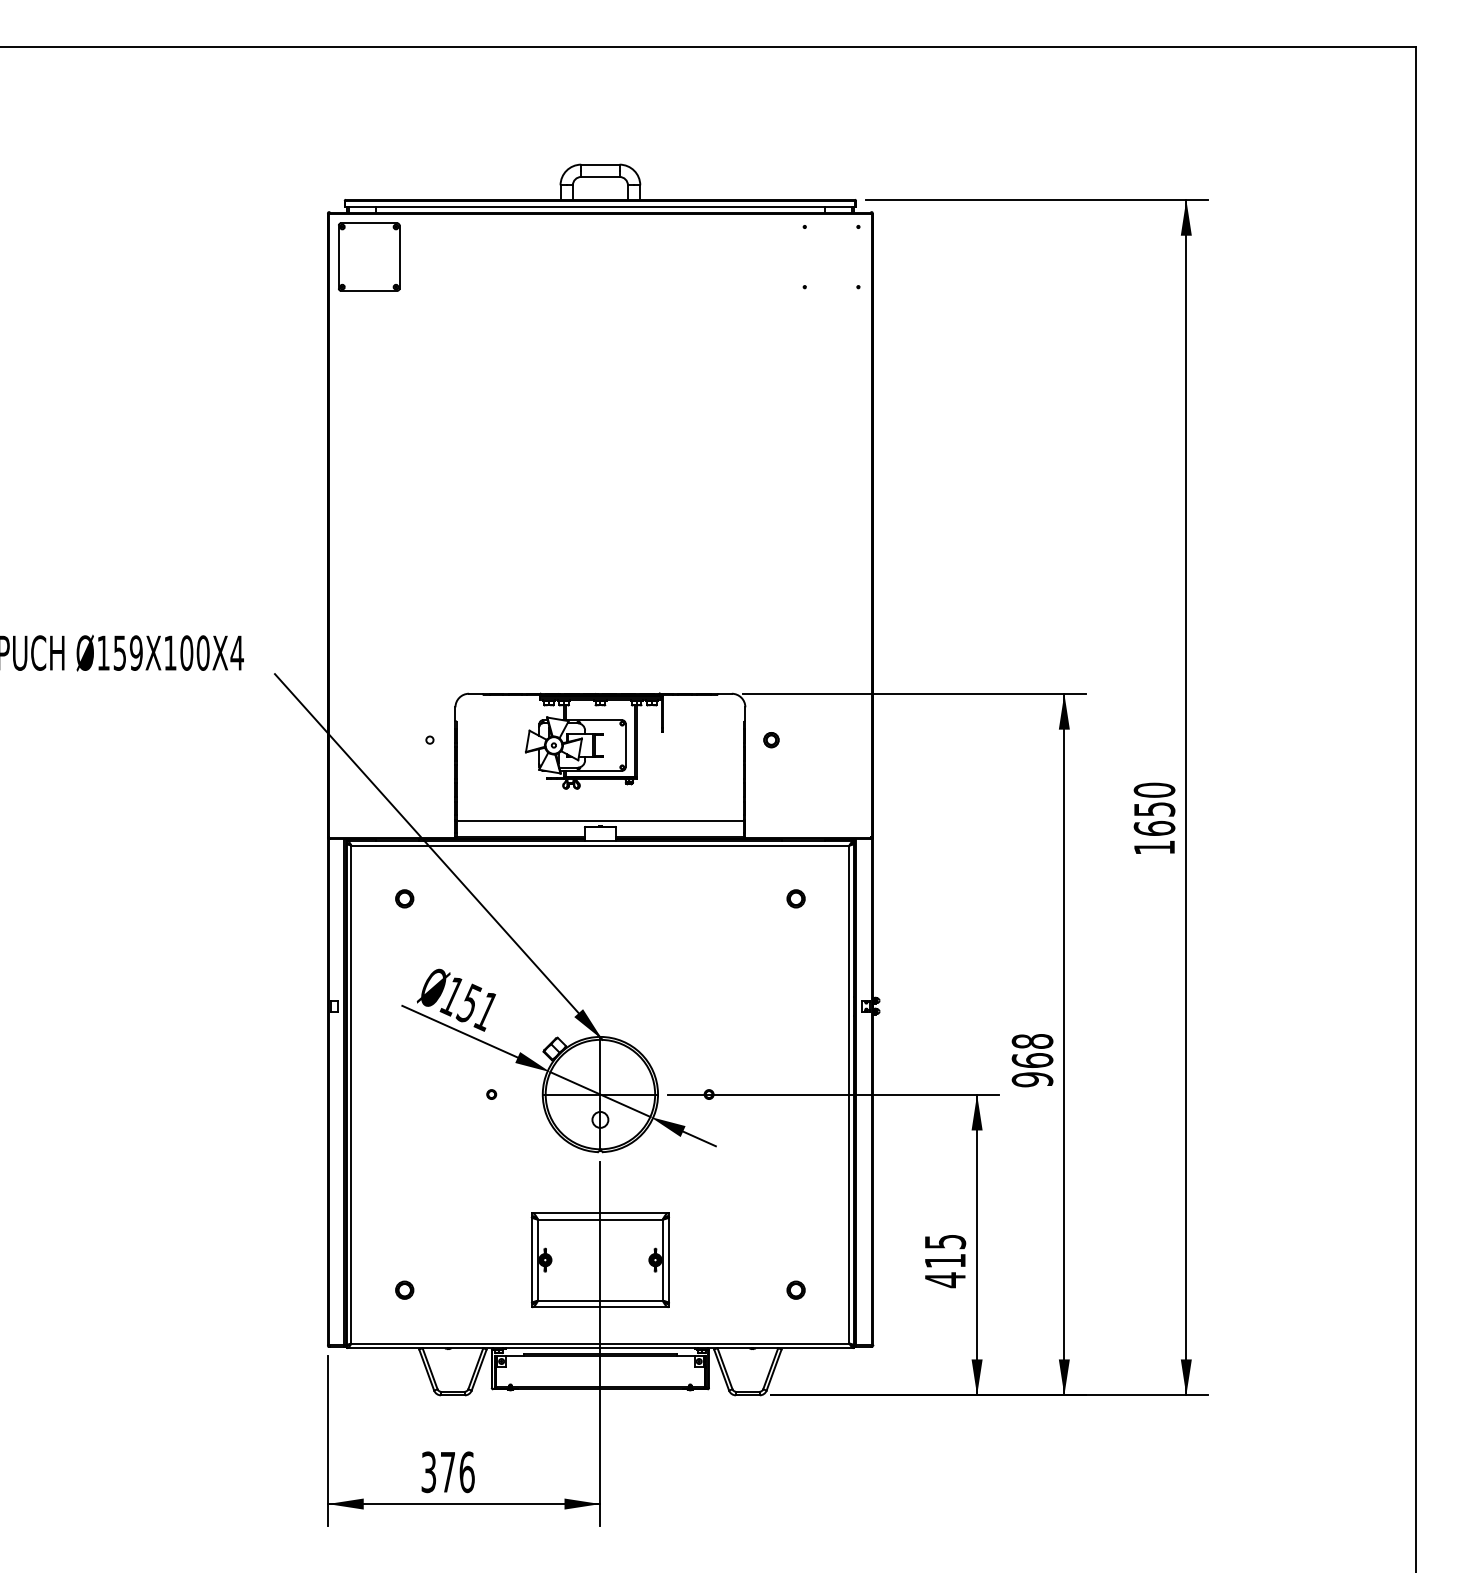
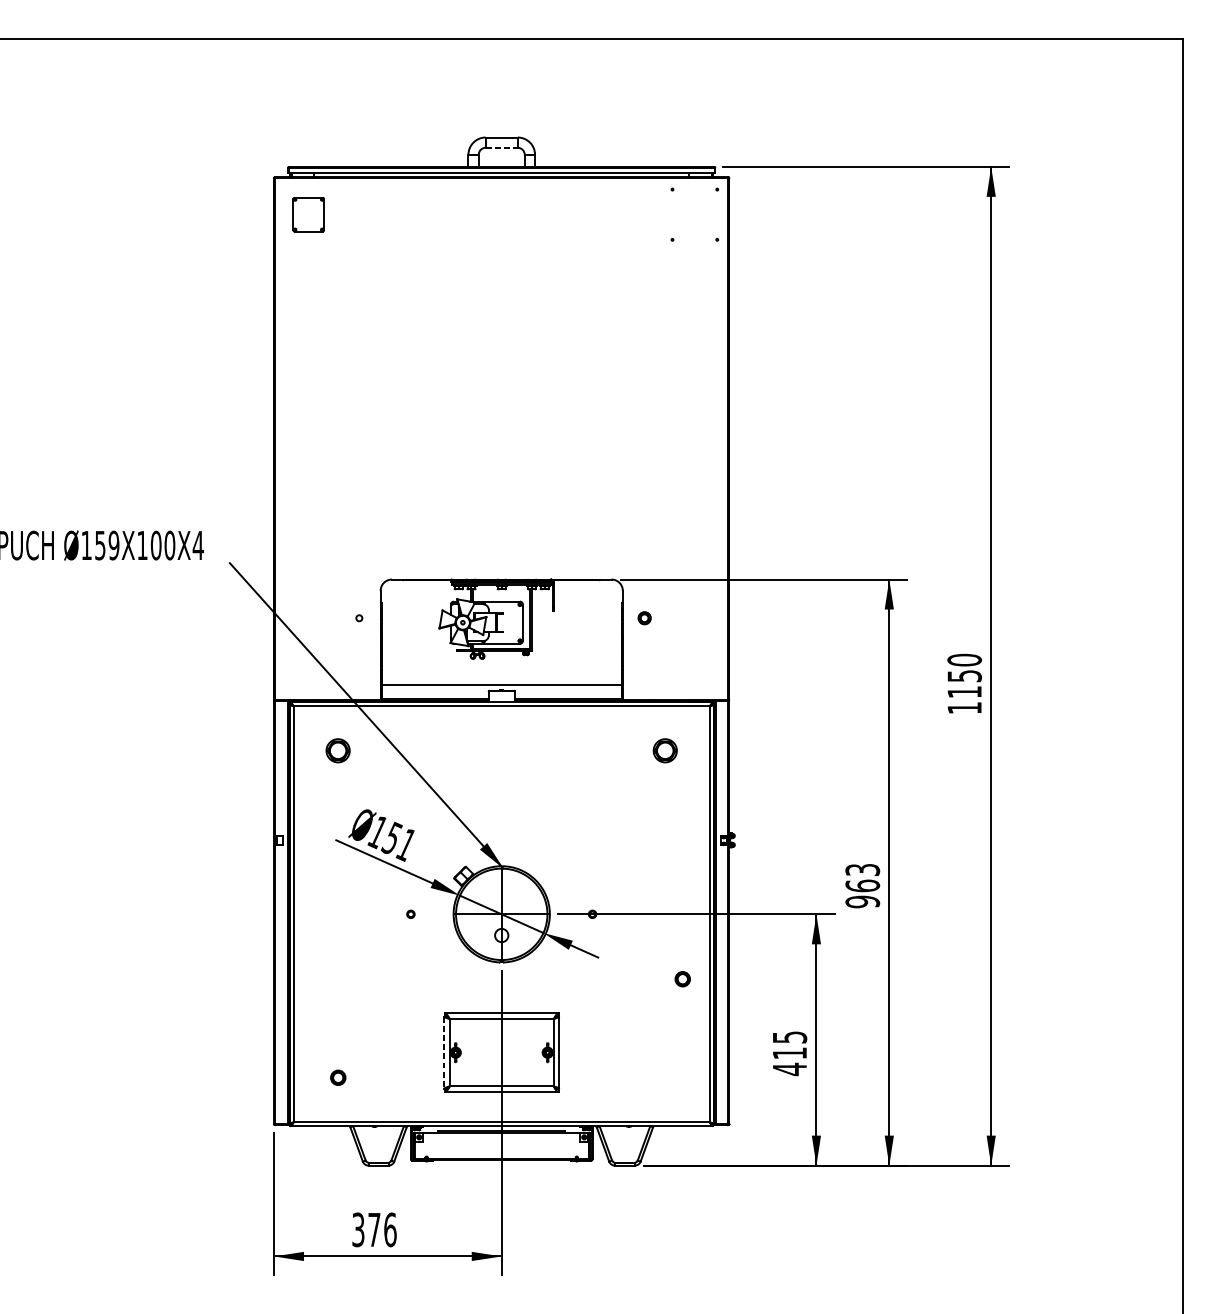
line: (600, 176) -> (501, 147), solid -> dashed
part: (369, 256) -> (308, 214), size x0.6
text: (1154, 827) -> (964, 691), 1650 -> 1150
part: (404, 898) -> (338, 750), size x1.6
part: (795, 898) -> (664, 750), size x1.6
text: (1032, 1041) -> (862, 870), 968 -> 963
line: (531, 1260) -> (444, 1052), solid -> dashed
part: (795, 1289) -> (682, 978), moved

